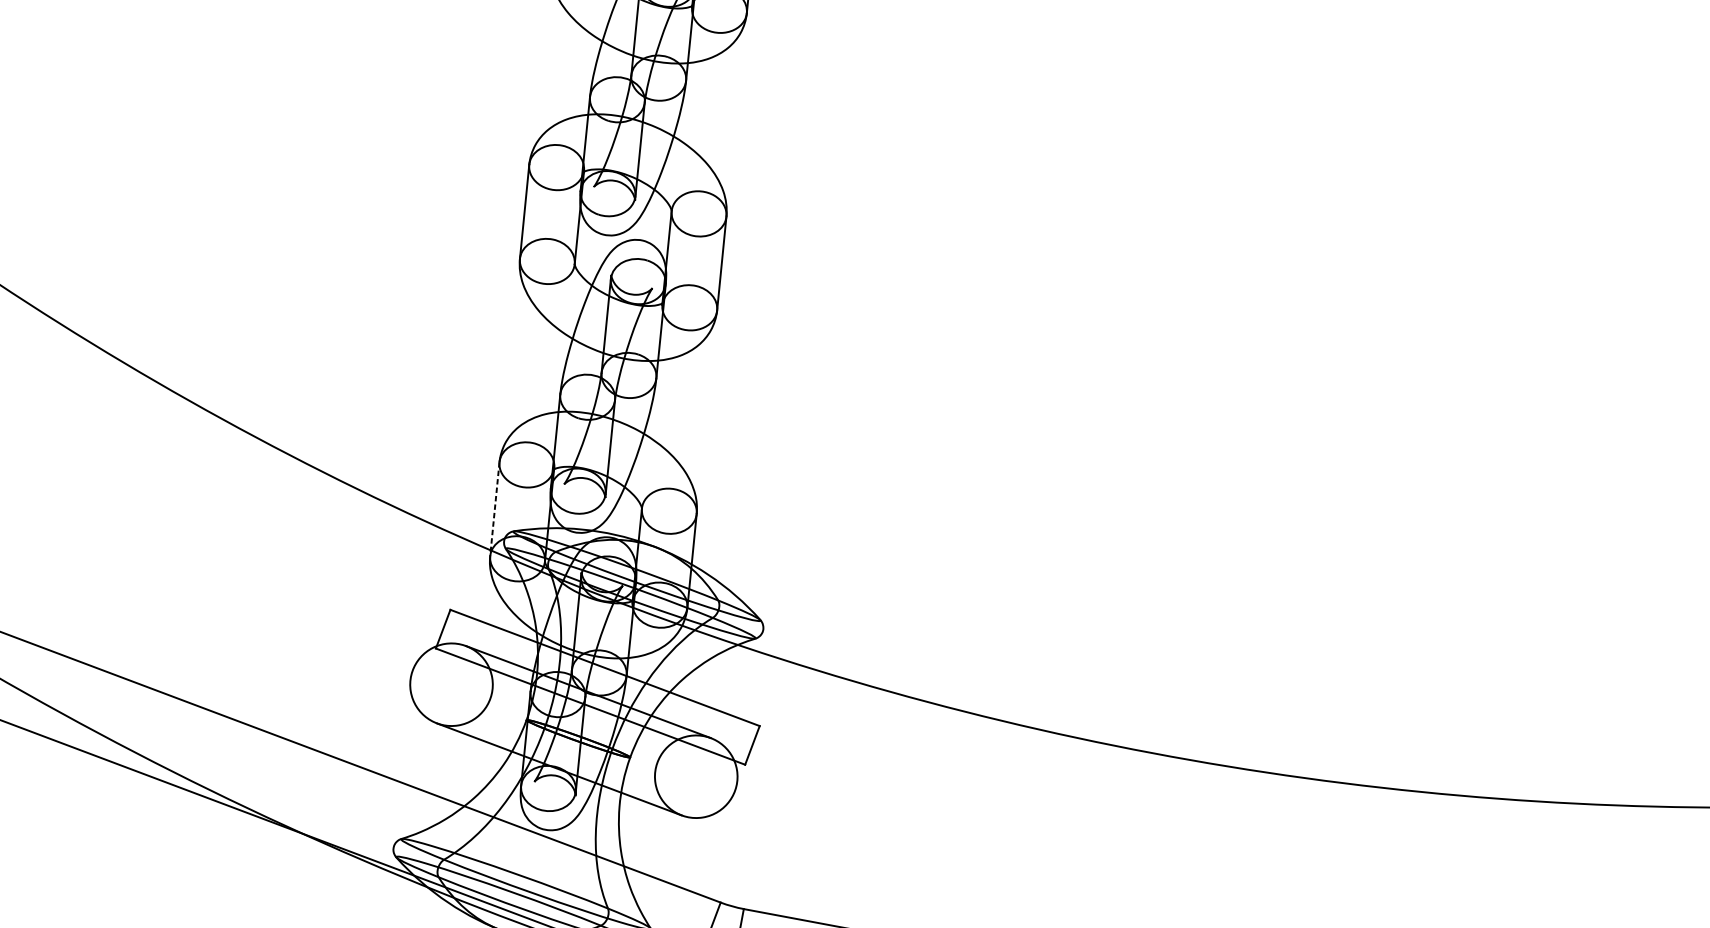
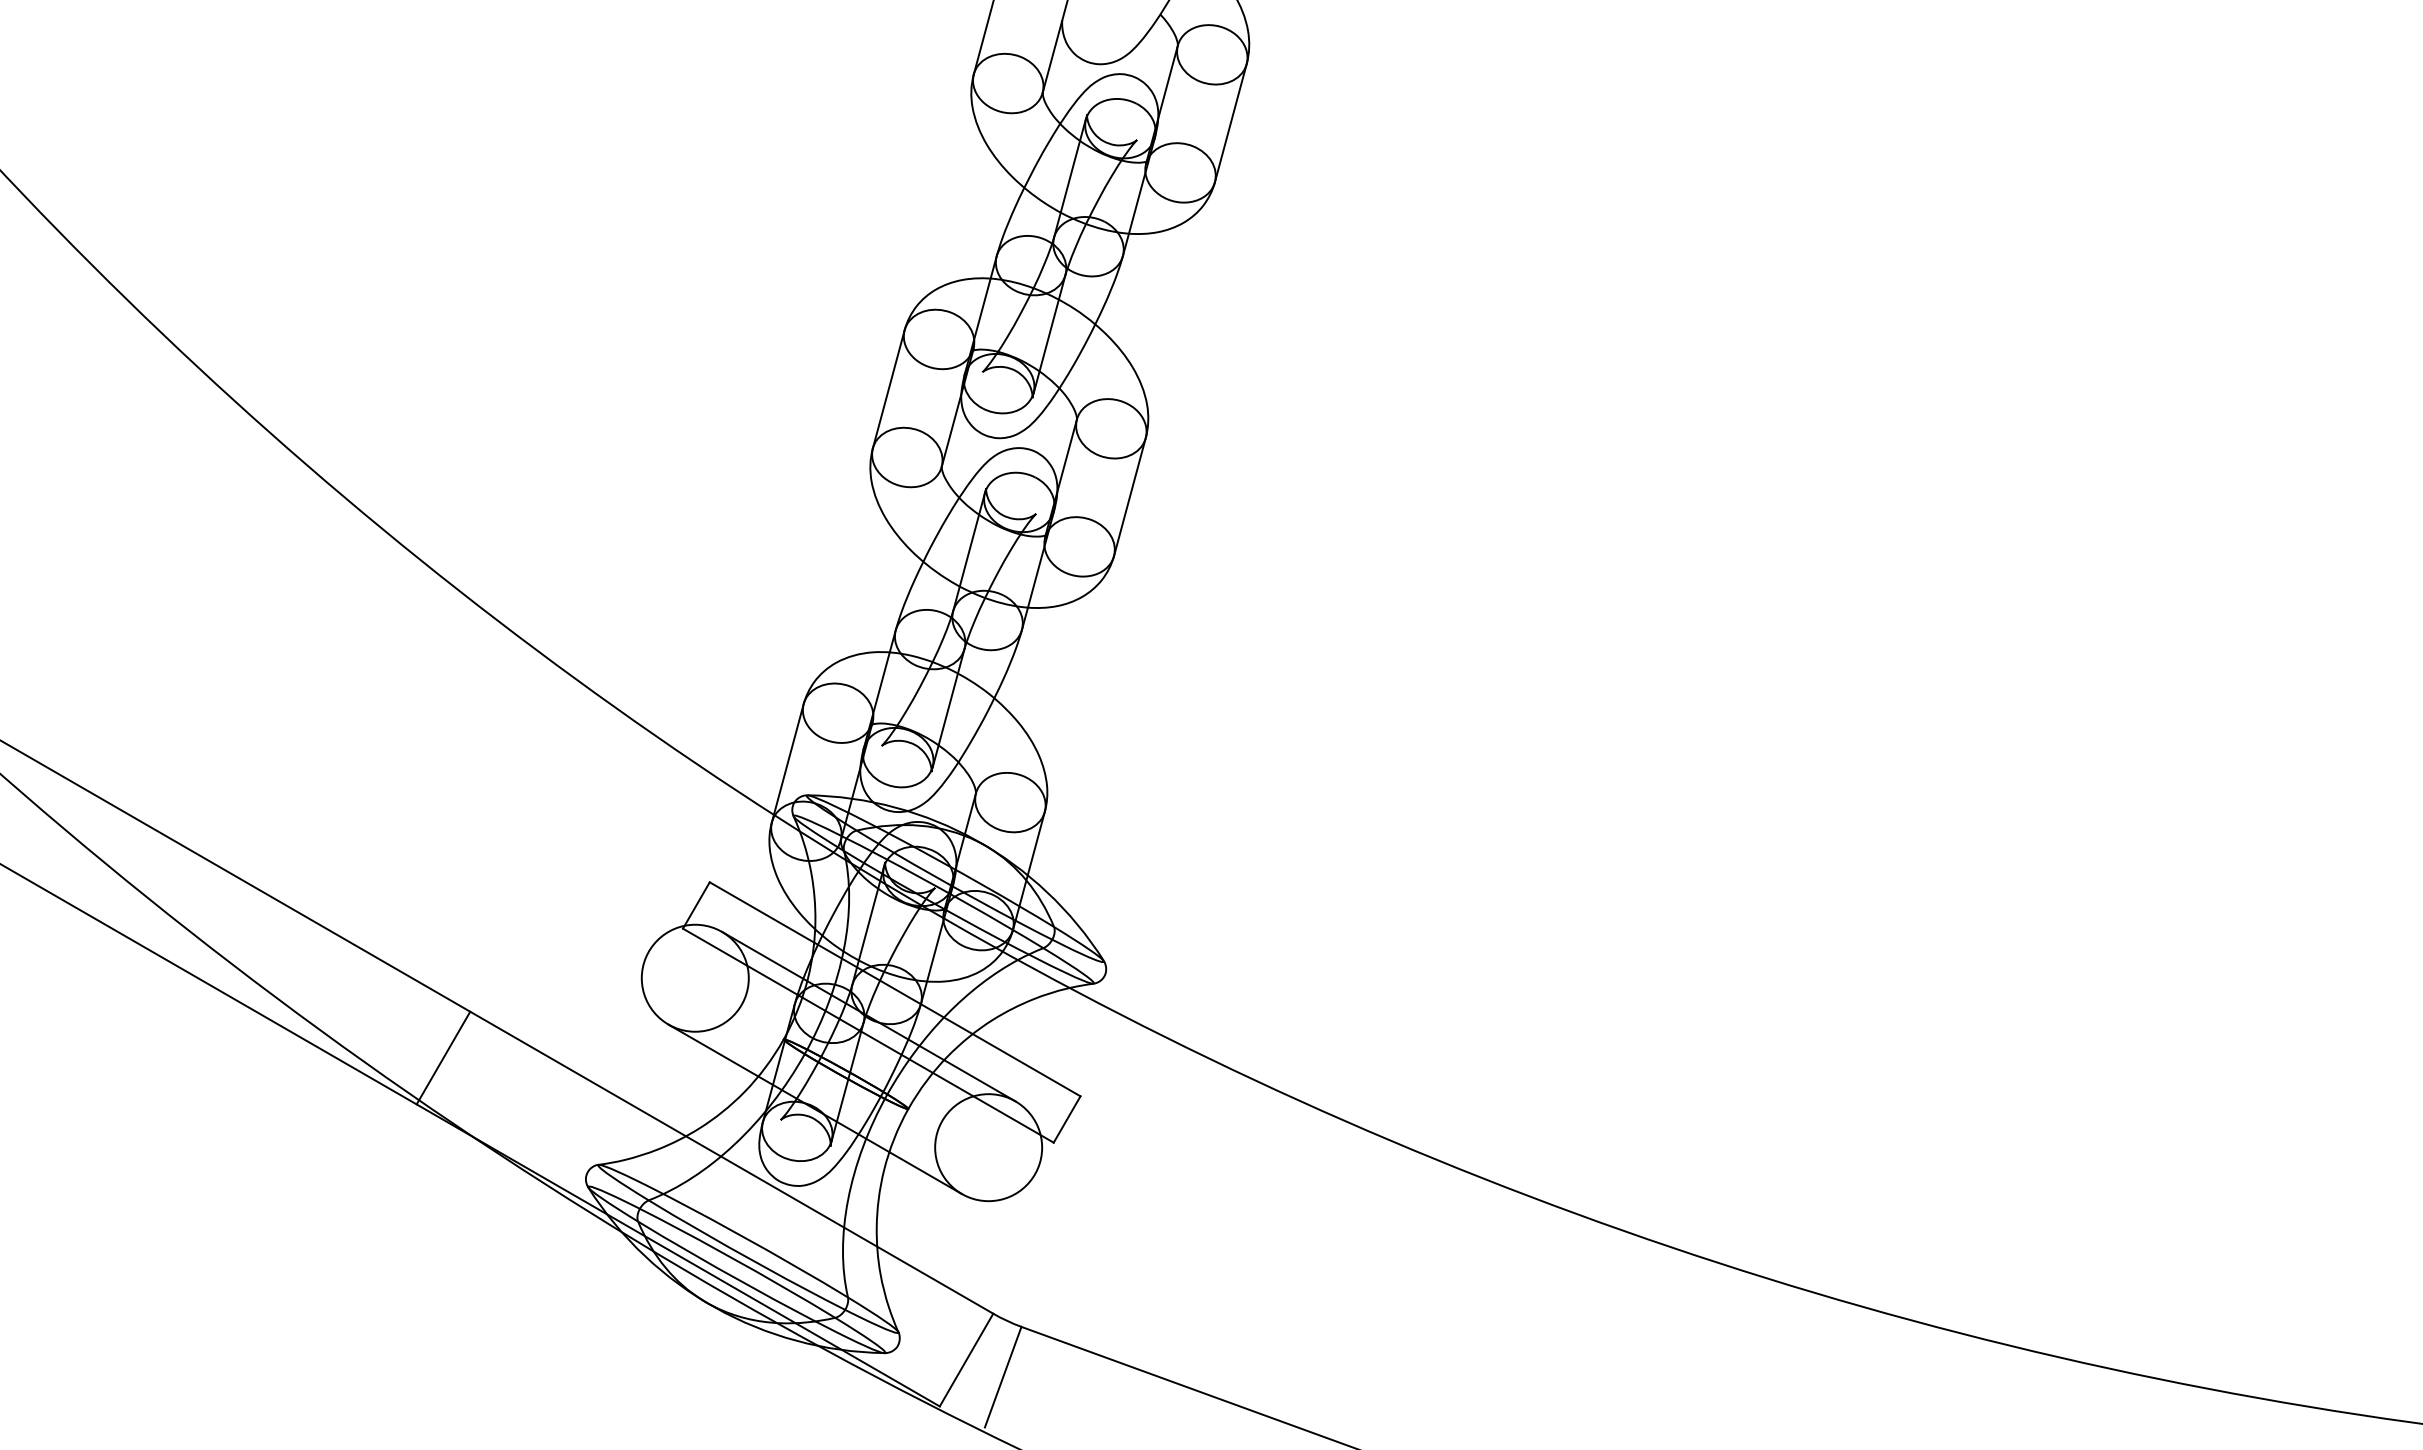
line: (494, 509) -> (787, 763), dashed -> solid
line: (269, 776) -> (443, 1057), added

